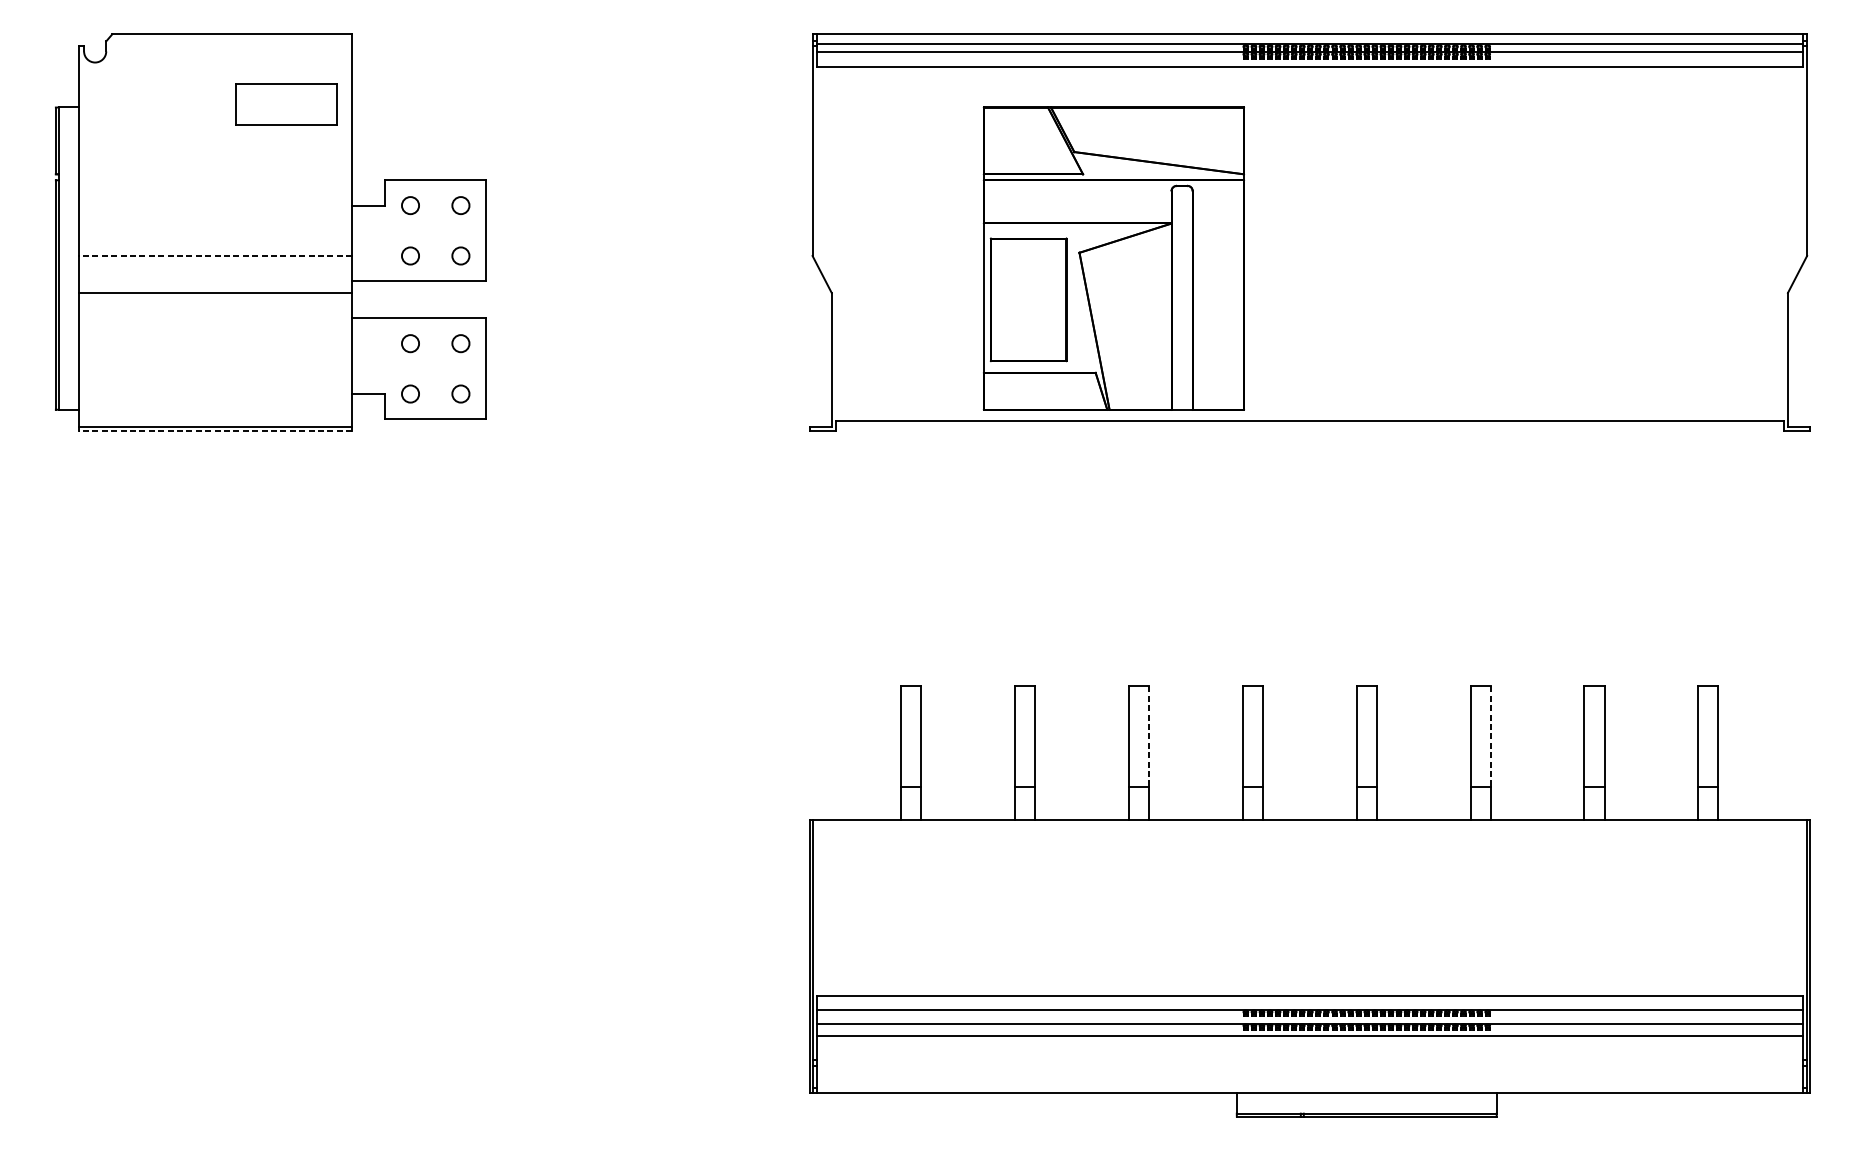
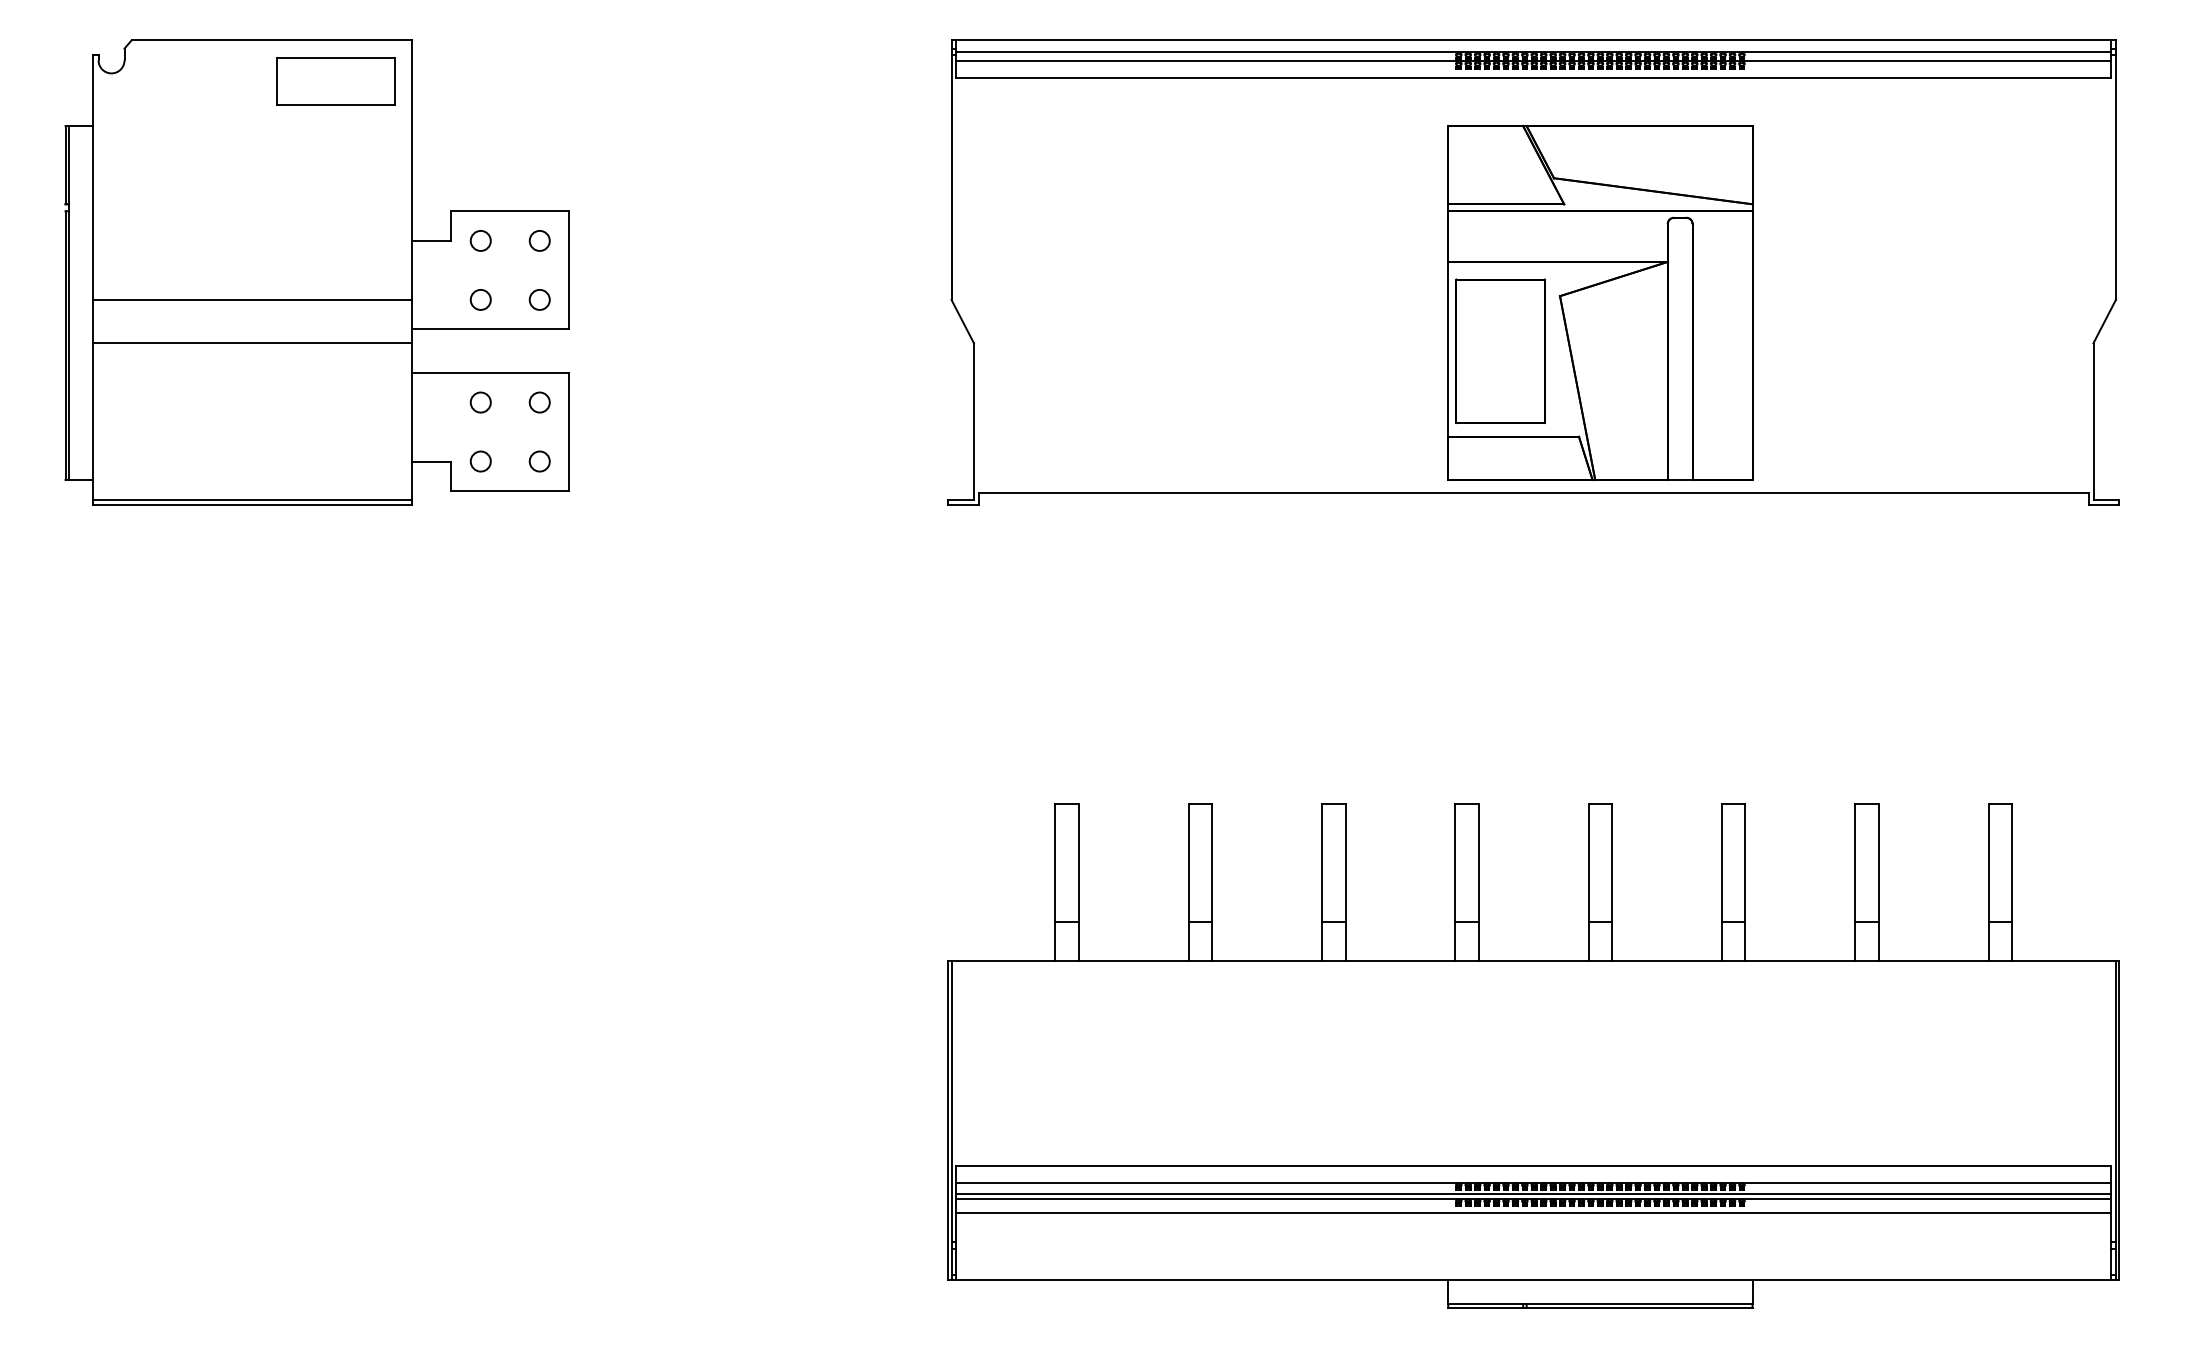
part: (286, 104) -> (335, 81), moved
line: (215, 255) -> (252, 299), dashed -> solid
part: (1114, 258) -> (1600, 302), moved
line: (215, 431) -> (252, 505), dashed -> solid
line: (1149, 736) -> (1345, 862), dashed -> solid
line: (1490, 736) -> (1745, 862), dashed -> solid
line: (1309, 1019) -> (1533, 1193), added

